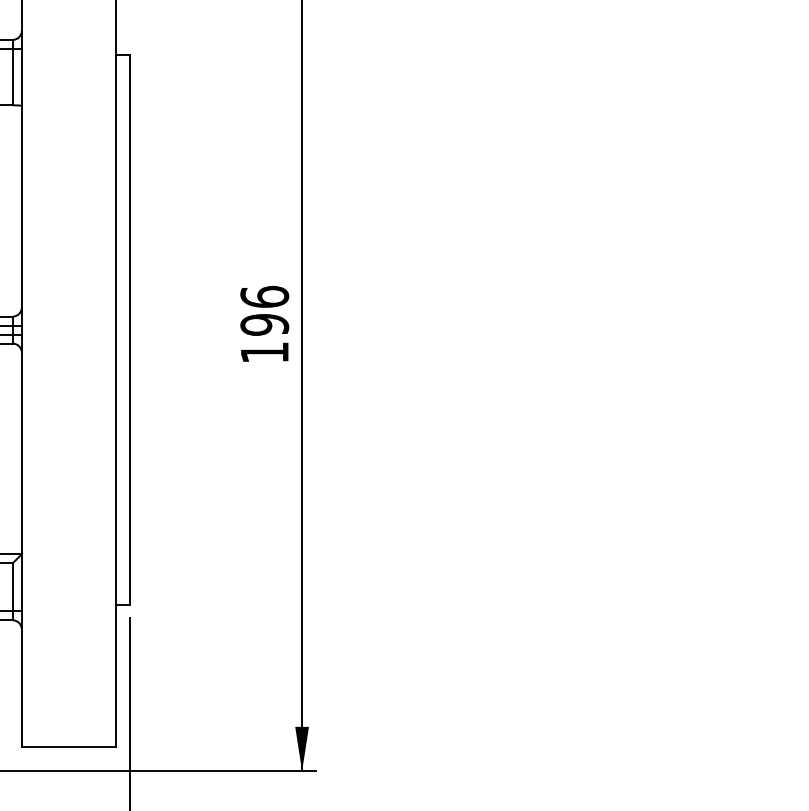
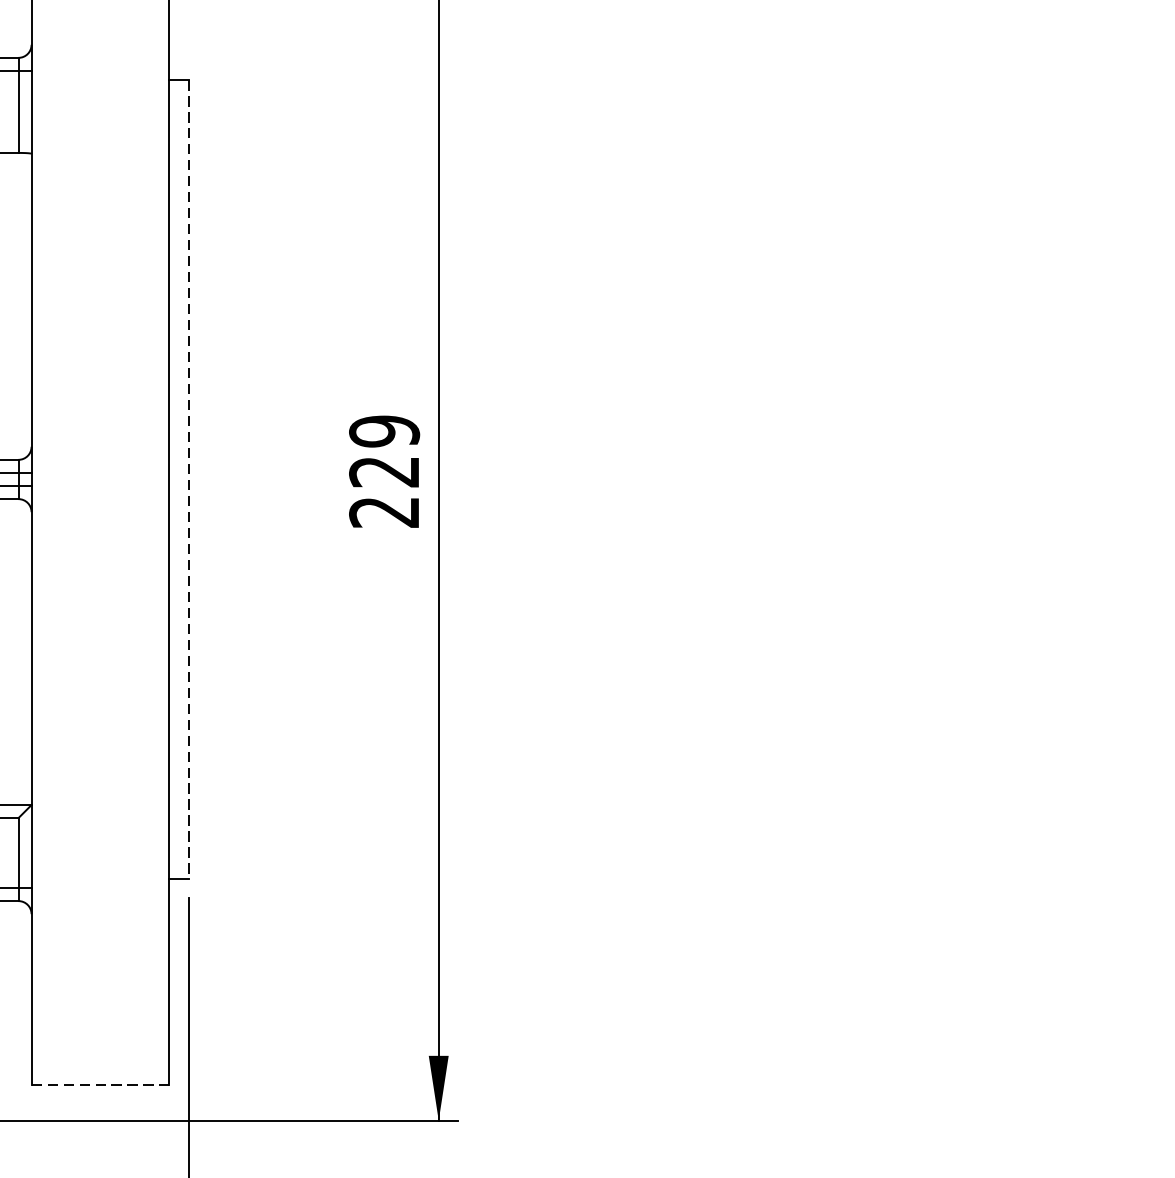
text: (264, 324) -> (384, 471), 196 -> 229
line: (129, 330) -> (188, 480), solid -> dashed
line: (69, 746) -> (100, 1084), solid -> dashed

